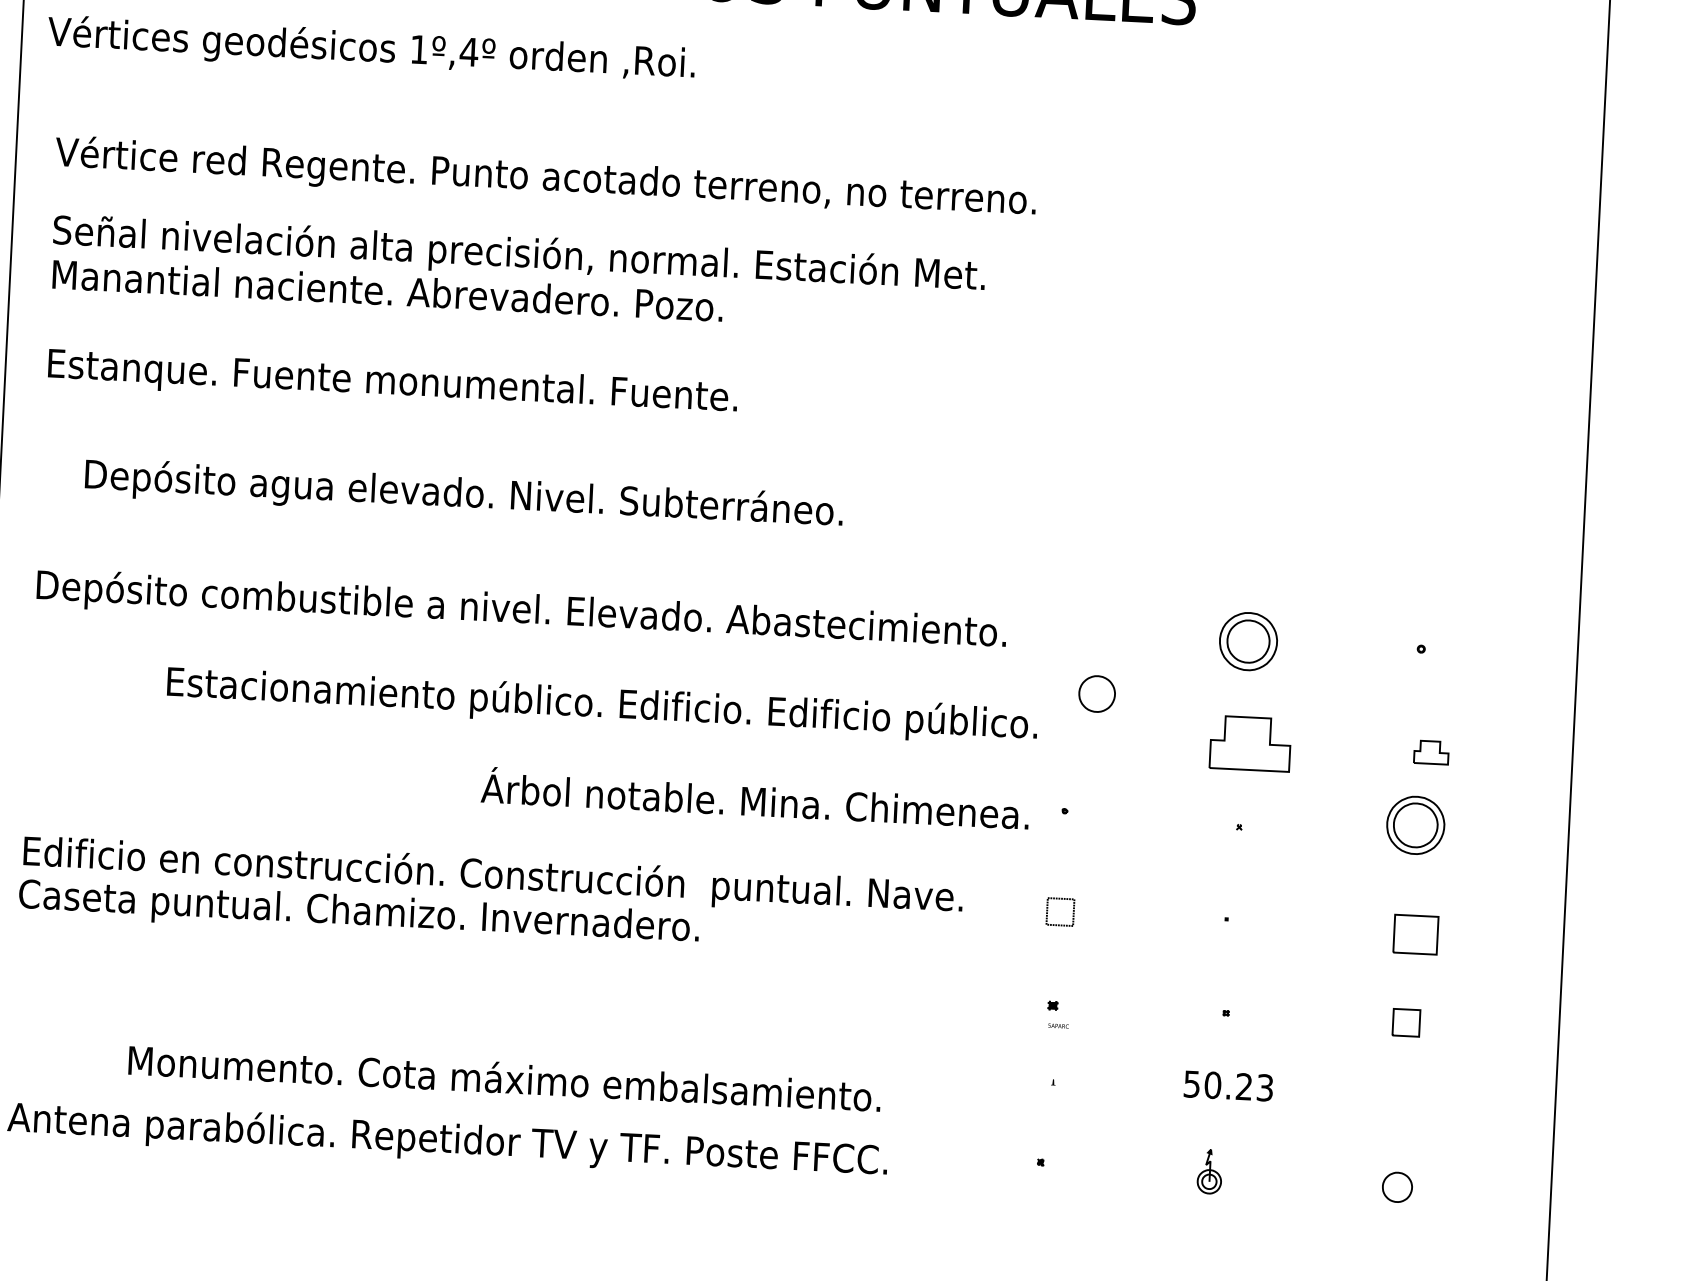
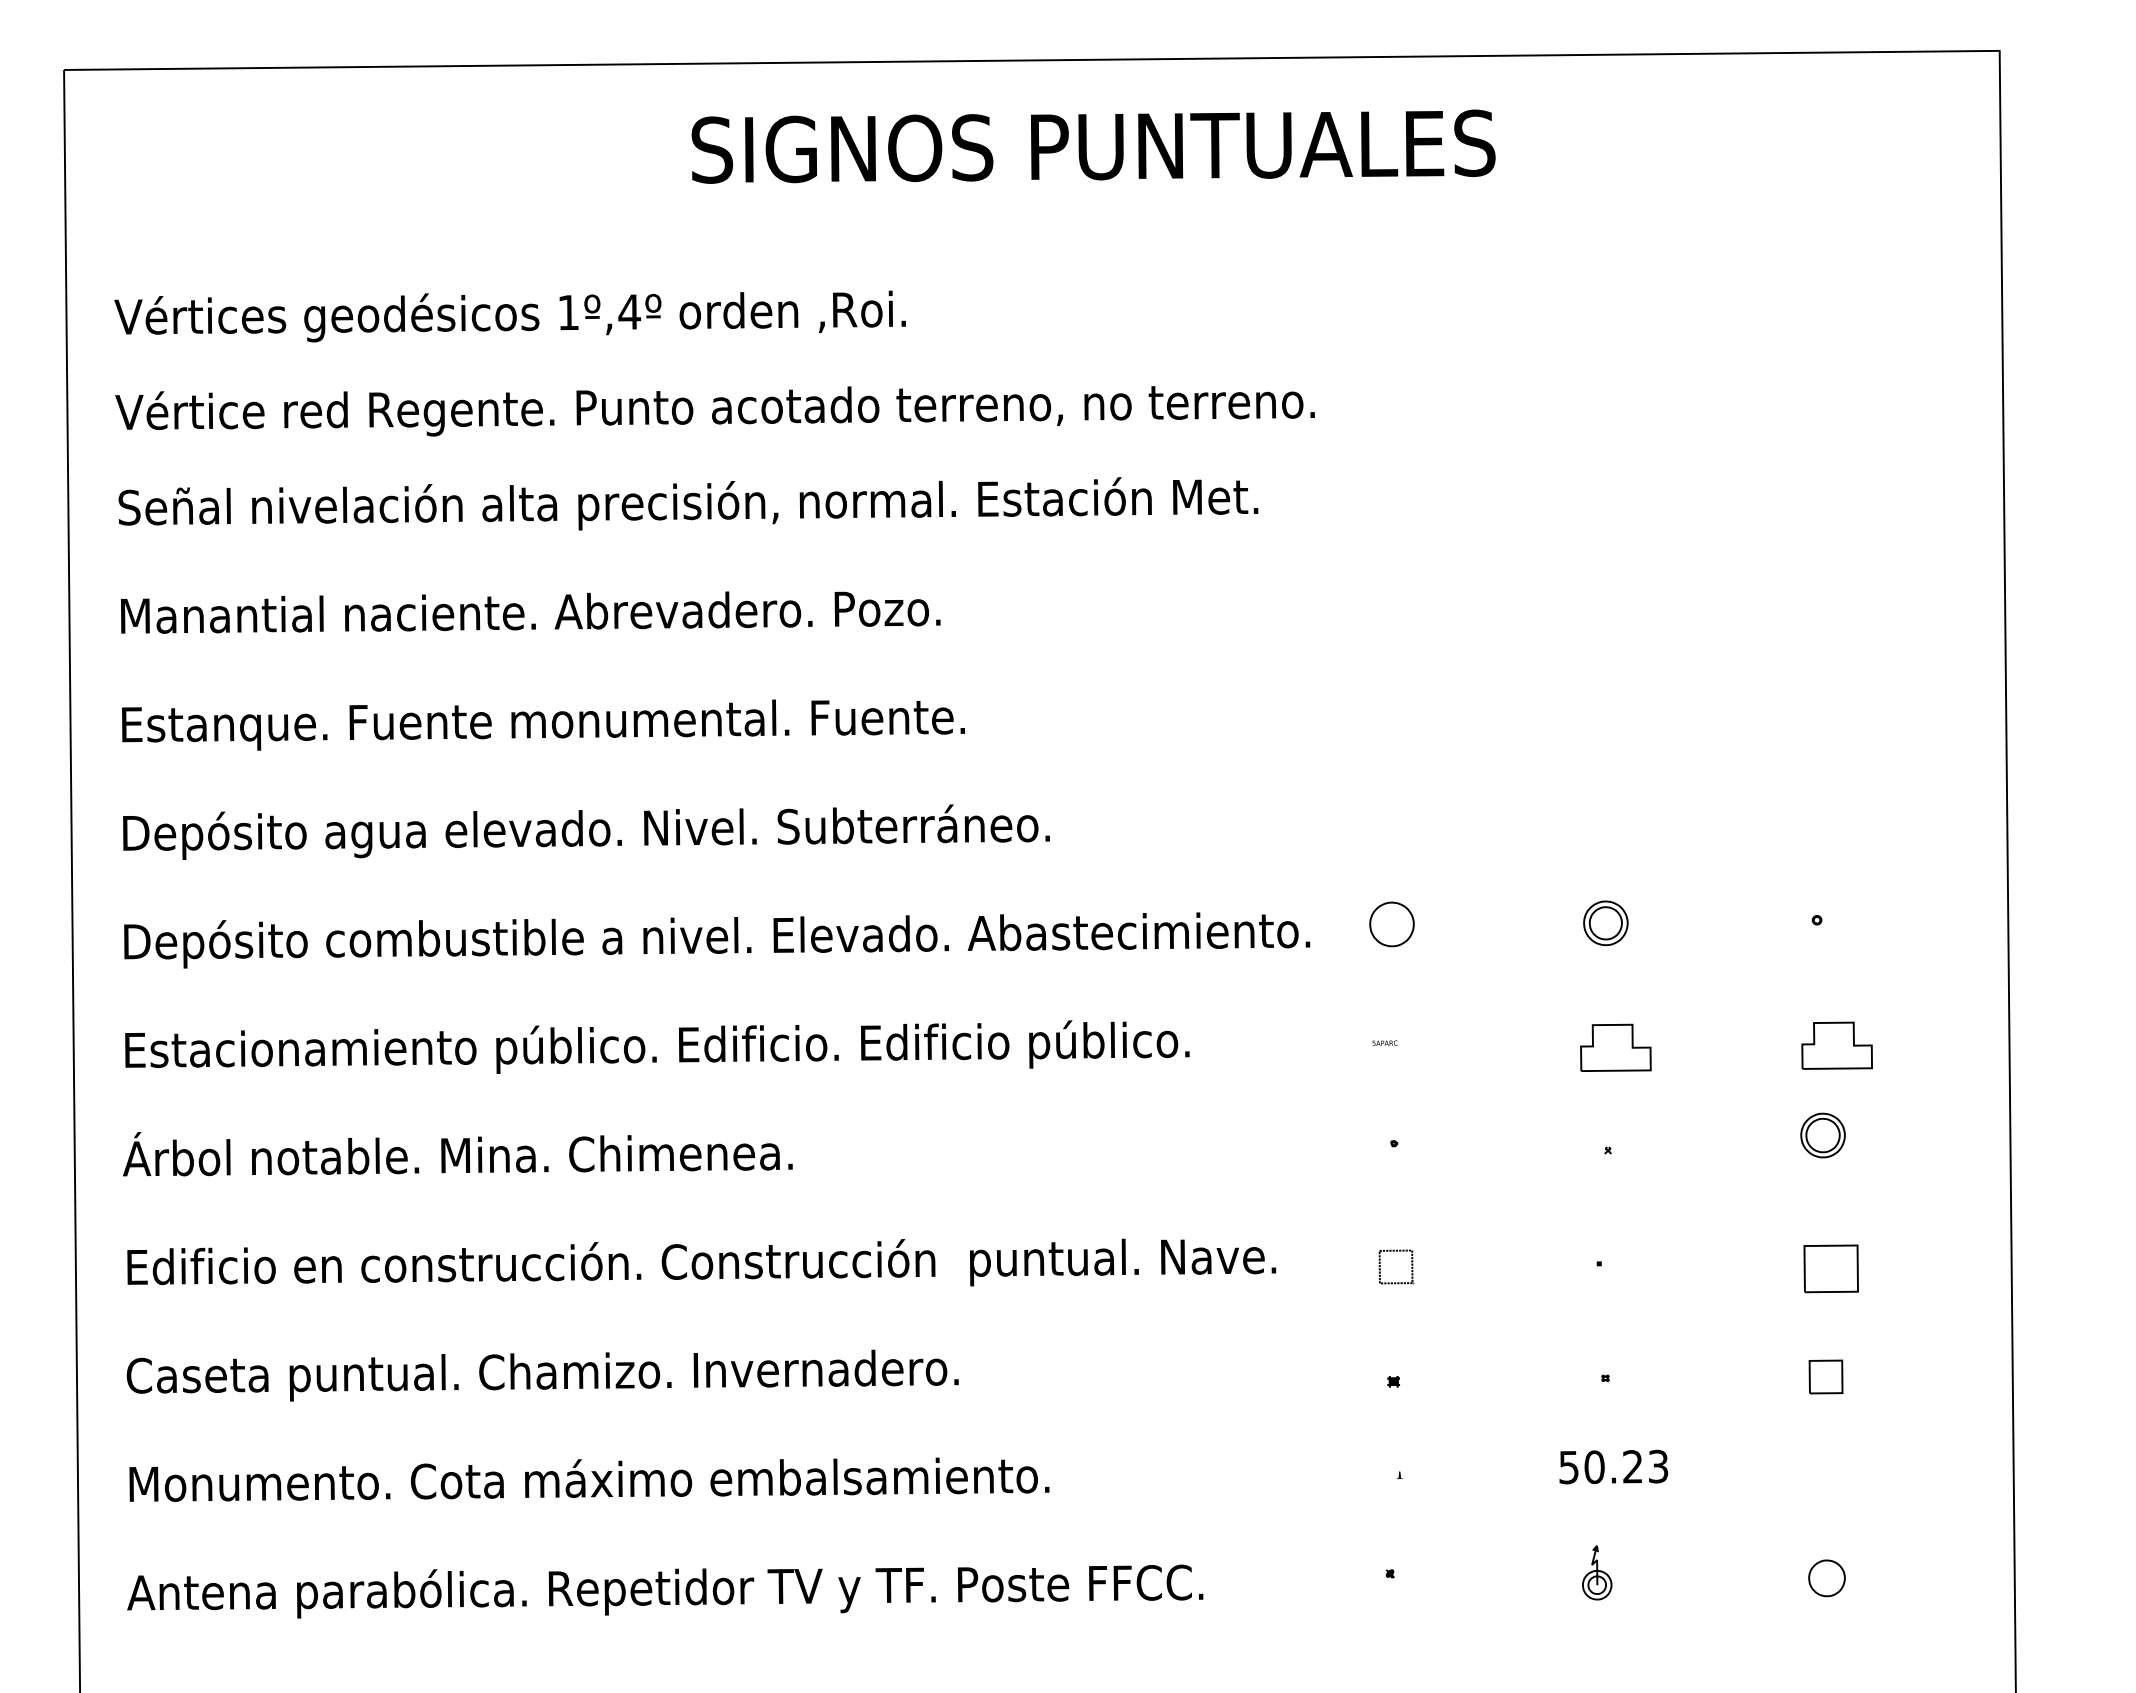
text: (370, 49) -> (509, 316), moved
text: (387, 291) -> (530, 612), moved
text: (392, 383) -> (543, 724), moved
text: (464, 494) -> (586, 831), moved
part: (1248, 640) -> (1605, 922), size x0.62
part: (1096, 694) -> (1391, 924), moved
text: (602, 704) -> (657, 1046), moved
part: (1250, 743) -> (1615, 1047), size x0.71
part: (1431, 752) -> (1836, 1045), size x1.67
text: (755, 800) -> (457, 1154), moved
part: (1415, 825) -> (1822, 1135), size x0.62
text: (358, 913) -> (542, 1375), moved
text: (1058, 1025) -> (1384, 1042), moved
text: (504, 1078) -> (589, 1479), moved

